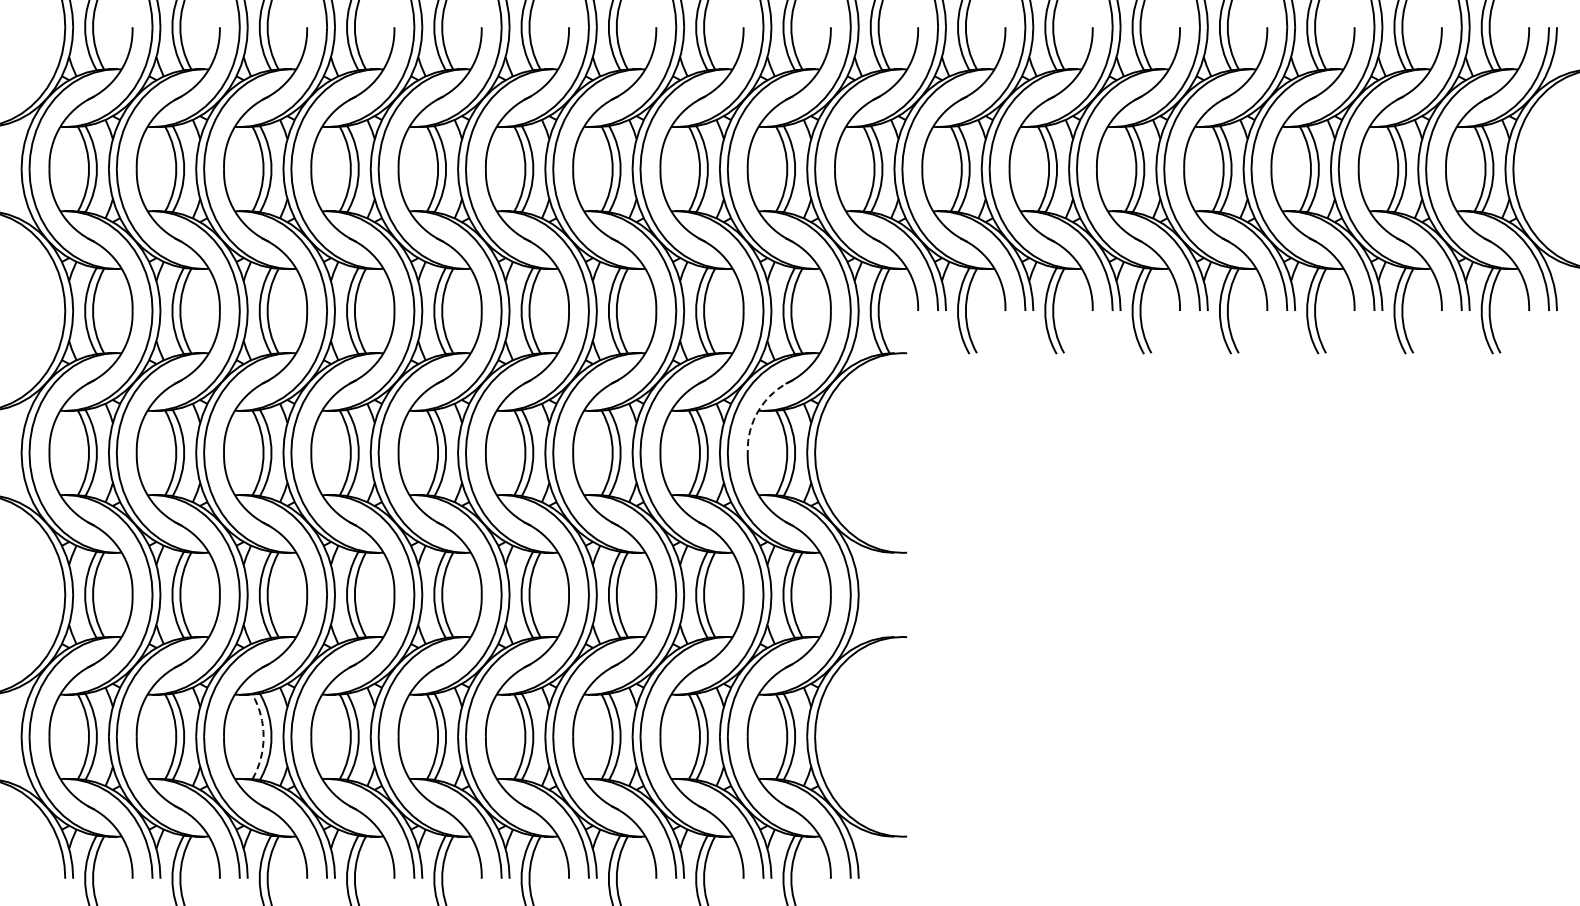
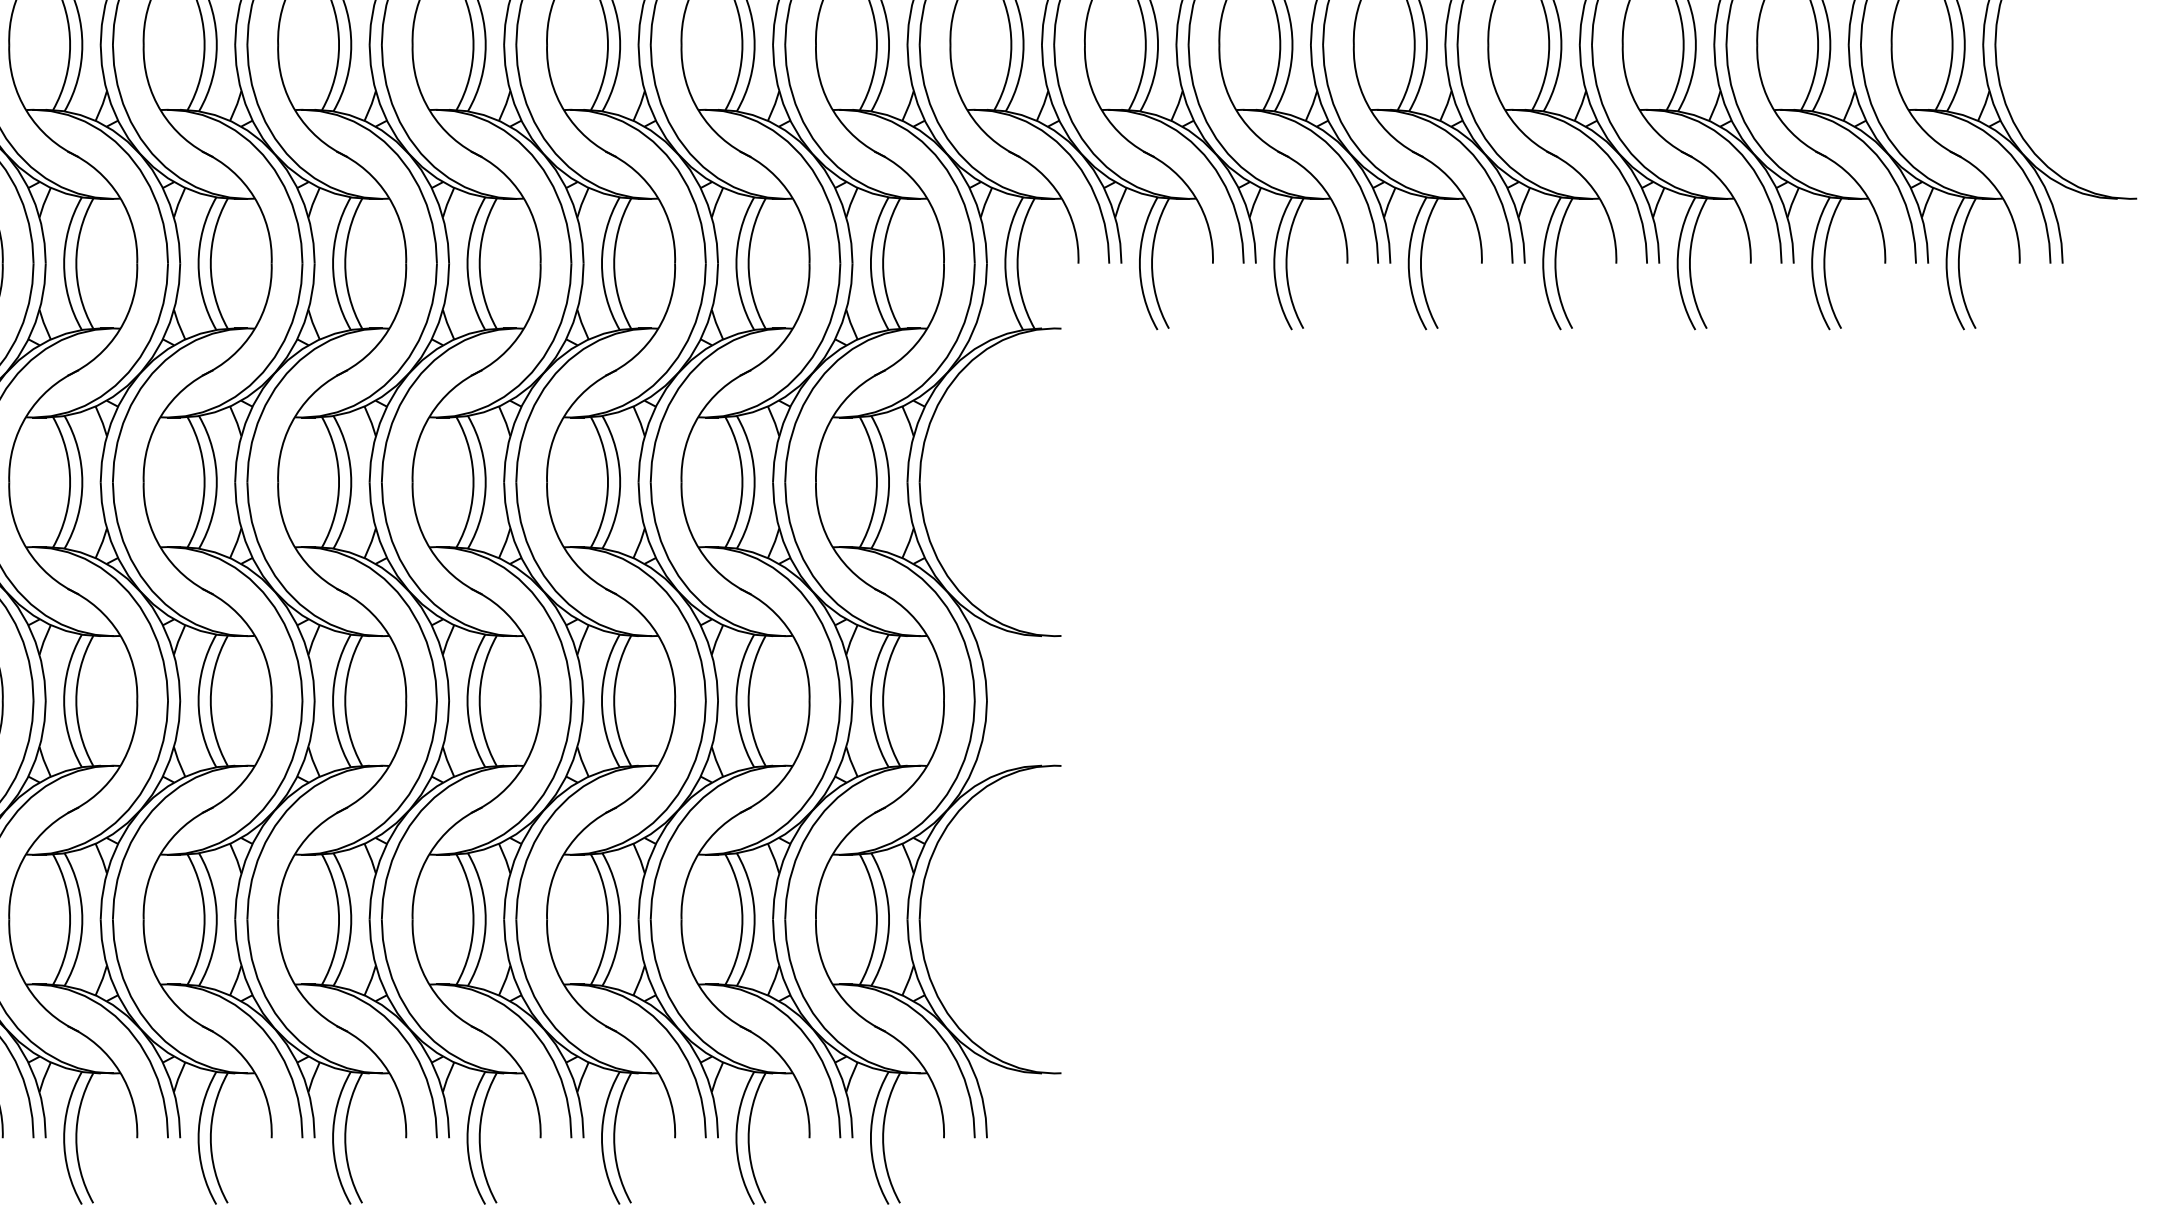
arc: (759, 409) -> (834, 415), dashed -> solid
arc: (263, 736) -> (69, 919), dashed -> solid

